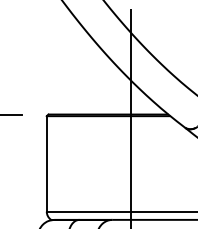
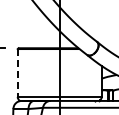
line: (46, 163) -> (17, 72), solid -> dashed

